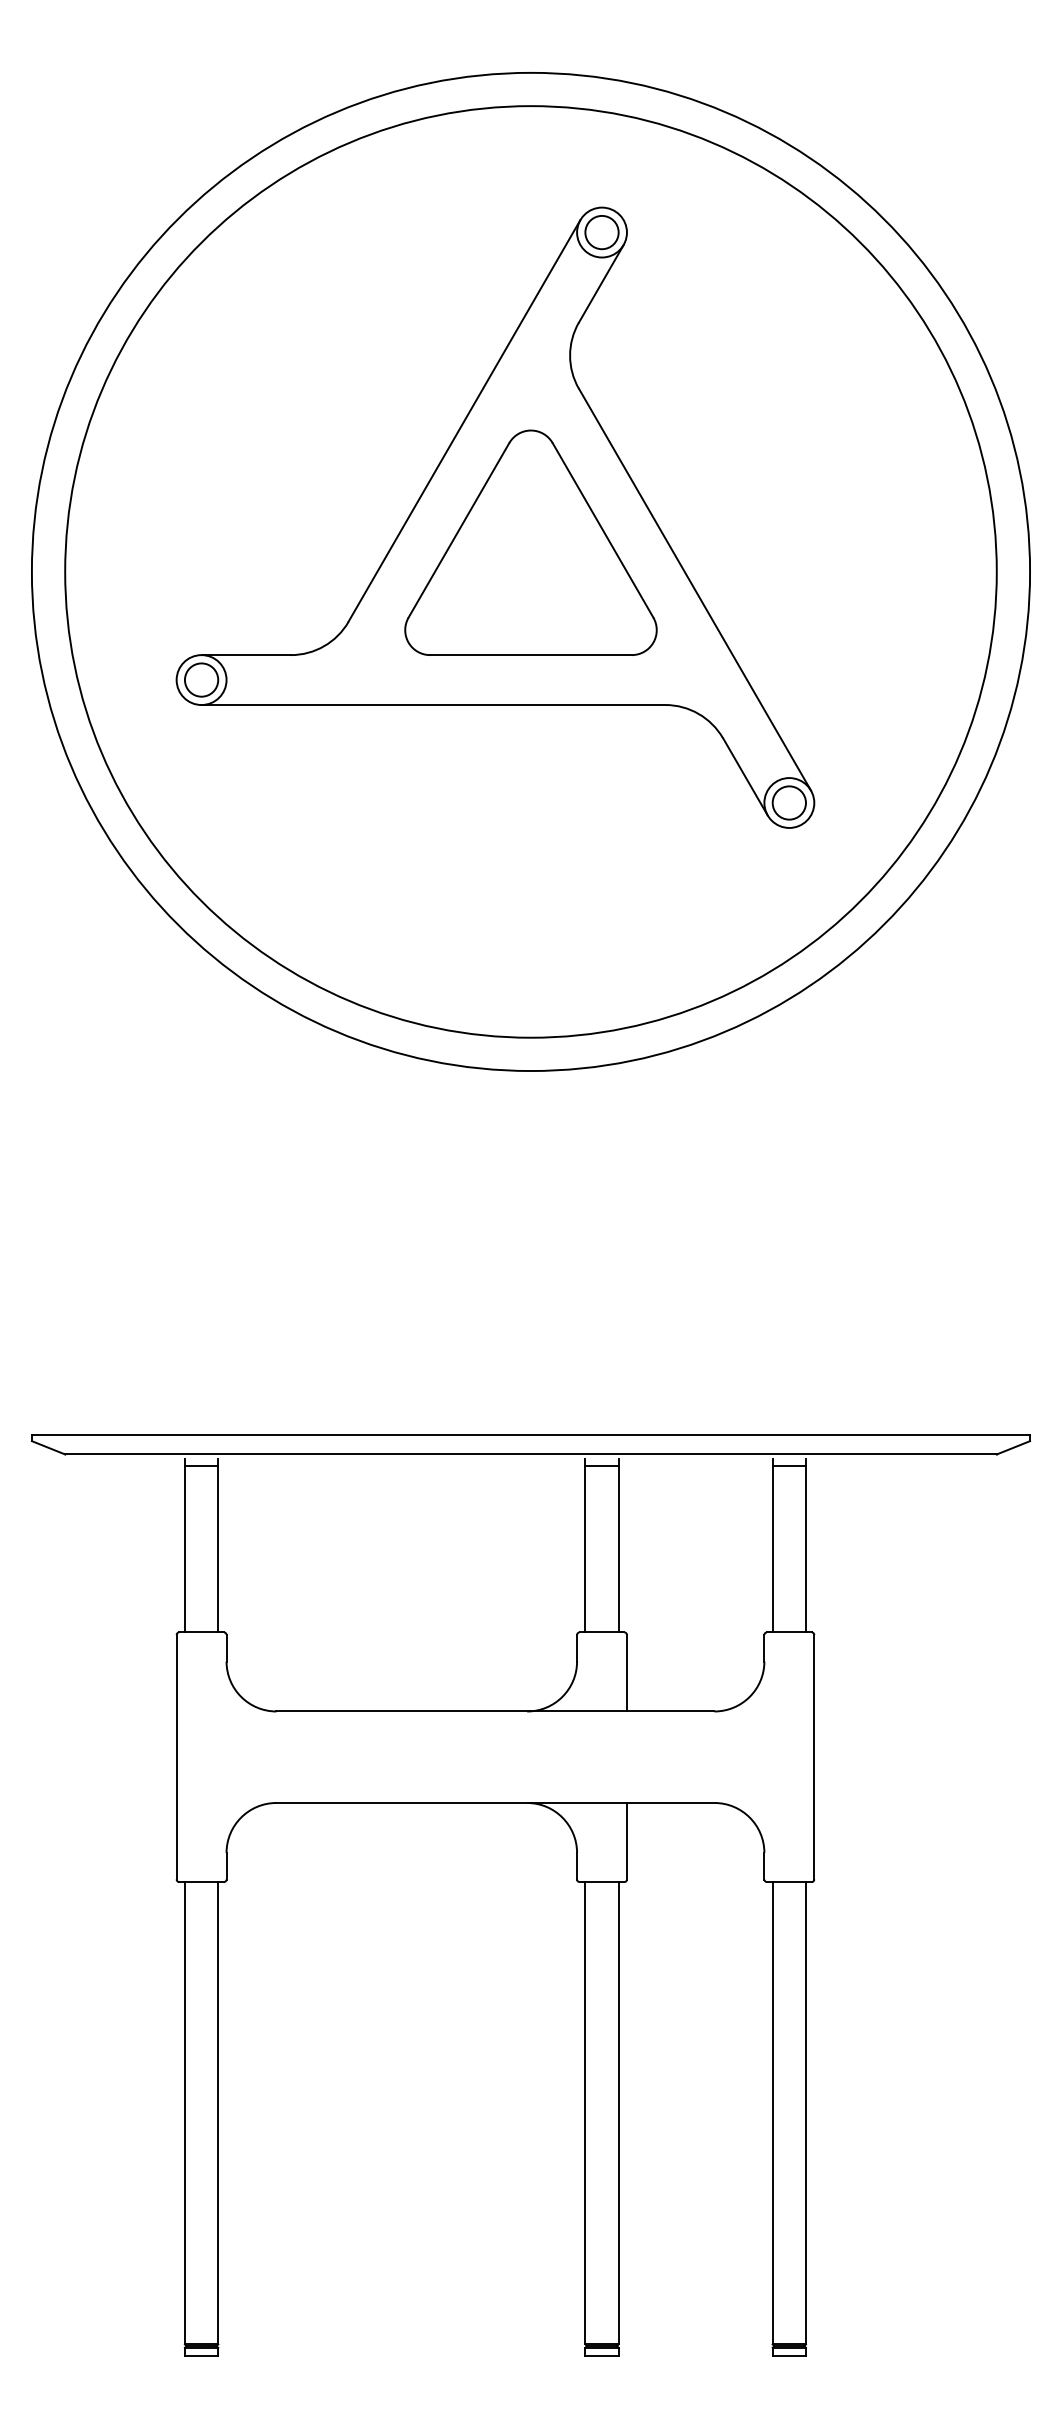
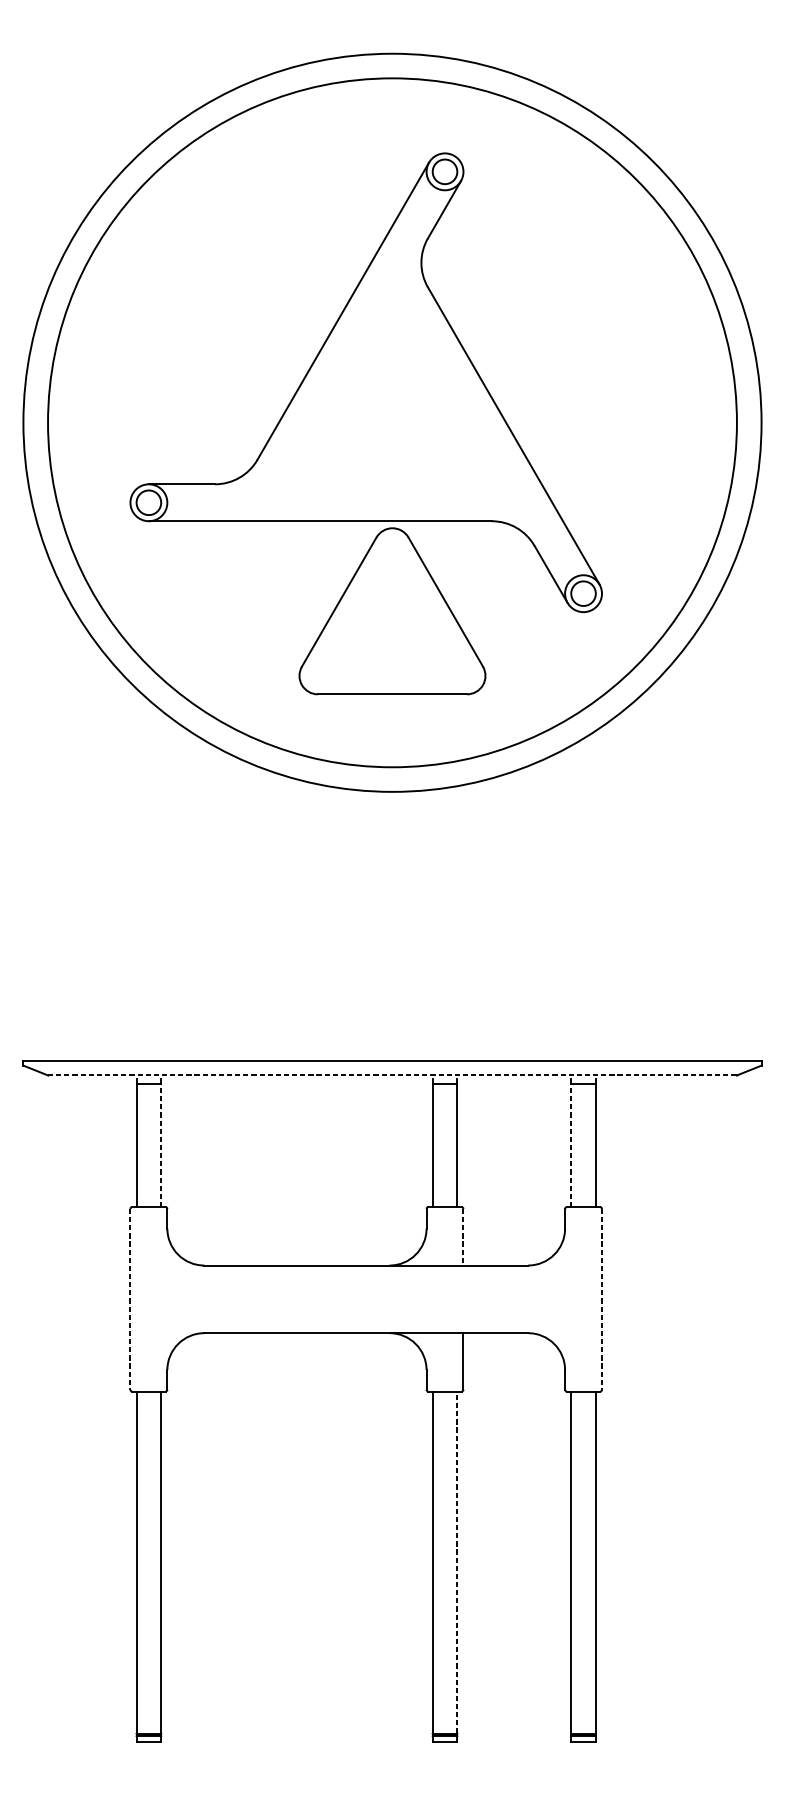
part: (530, 542) -> (392, 611), moved
line: (530, 1454) -> (392, 1075), solid -> dashed
line: (218, 1548) -> (161, 1144), solid -> dashed
line: (772, 1548) -> (571, 1144), solid -> dashed
line: (626, 1673) -> (463, 1237), solid -> dashed
line: (176, 1757) -> (130, 1299), solid -> dashed
line: (814, 1757) -> (602, 1299), solid -> dashed
line: (618, 2112) -> (457, 1562), solid -> dashed

